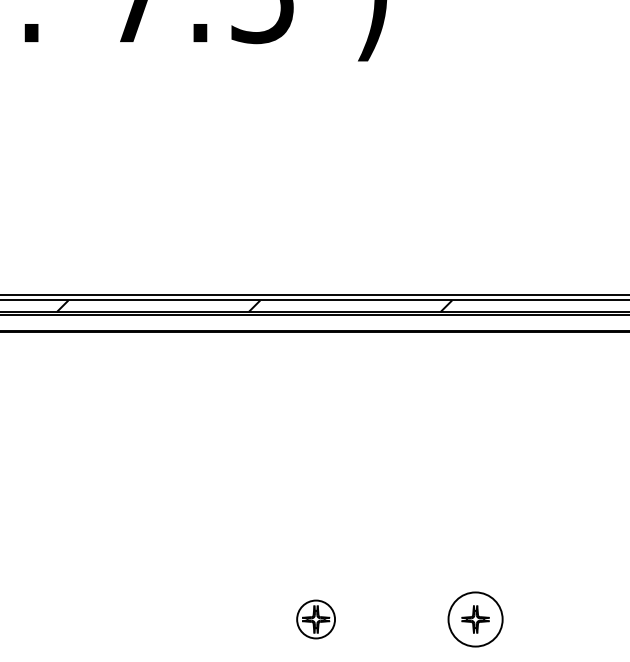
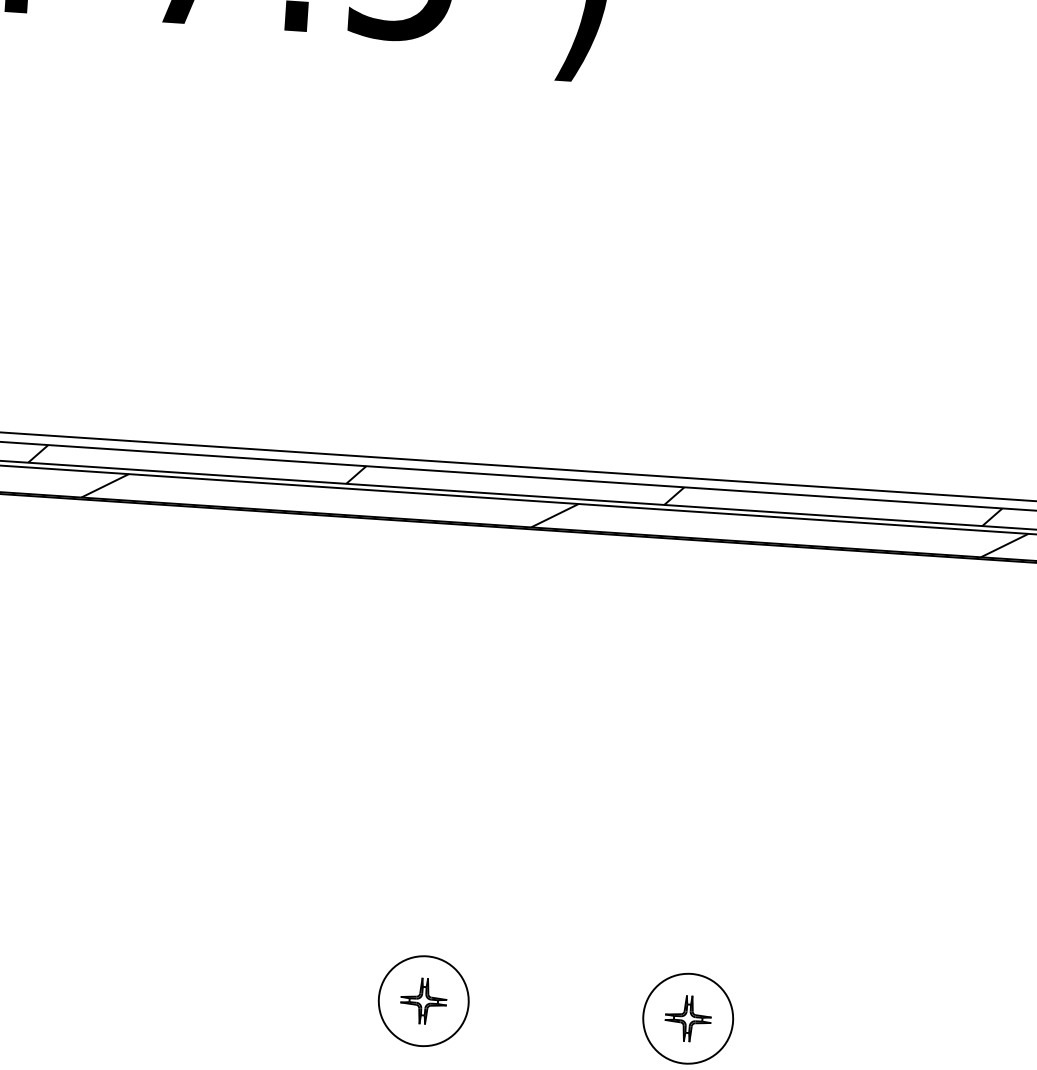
hatch: (239, 322) -> (329, 500), added
circle: (316, 619) -> (424, 1001), size x1.43

